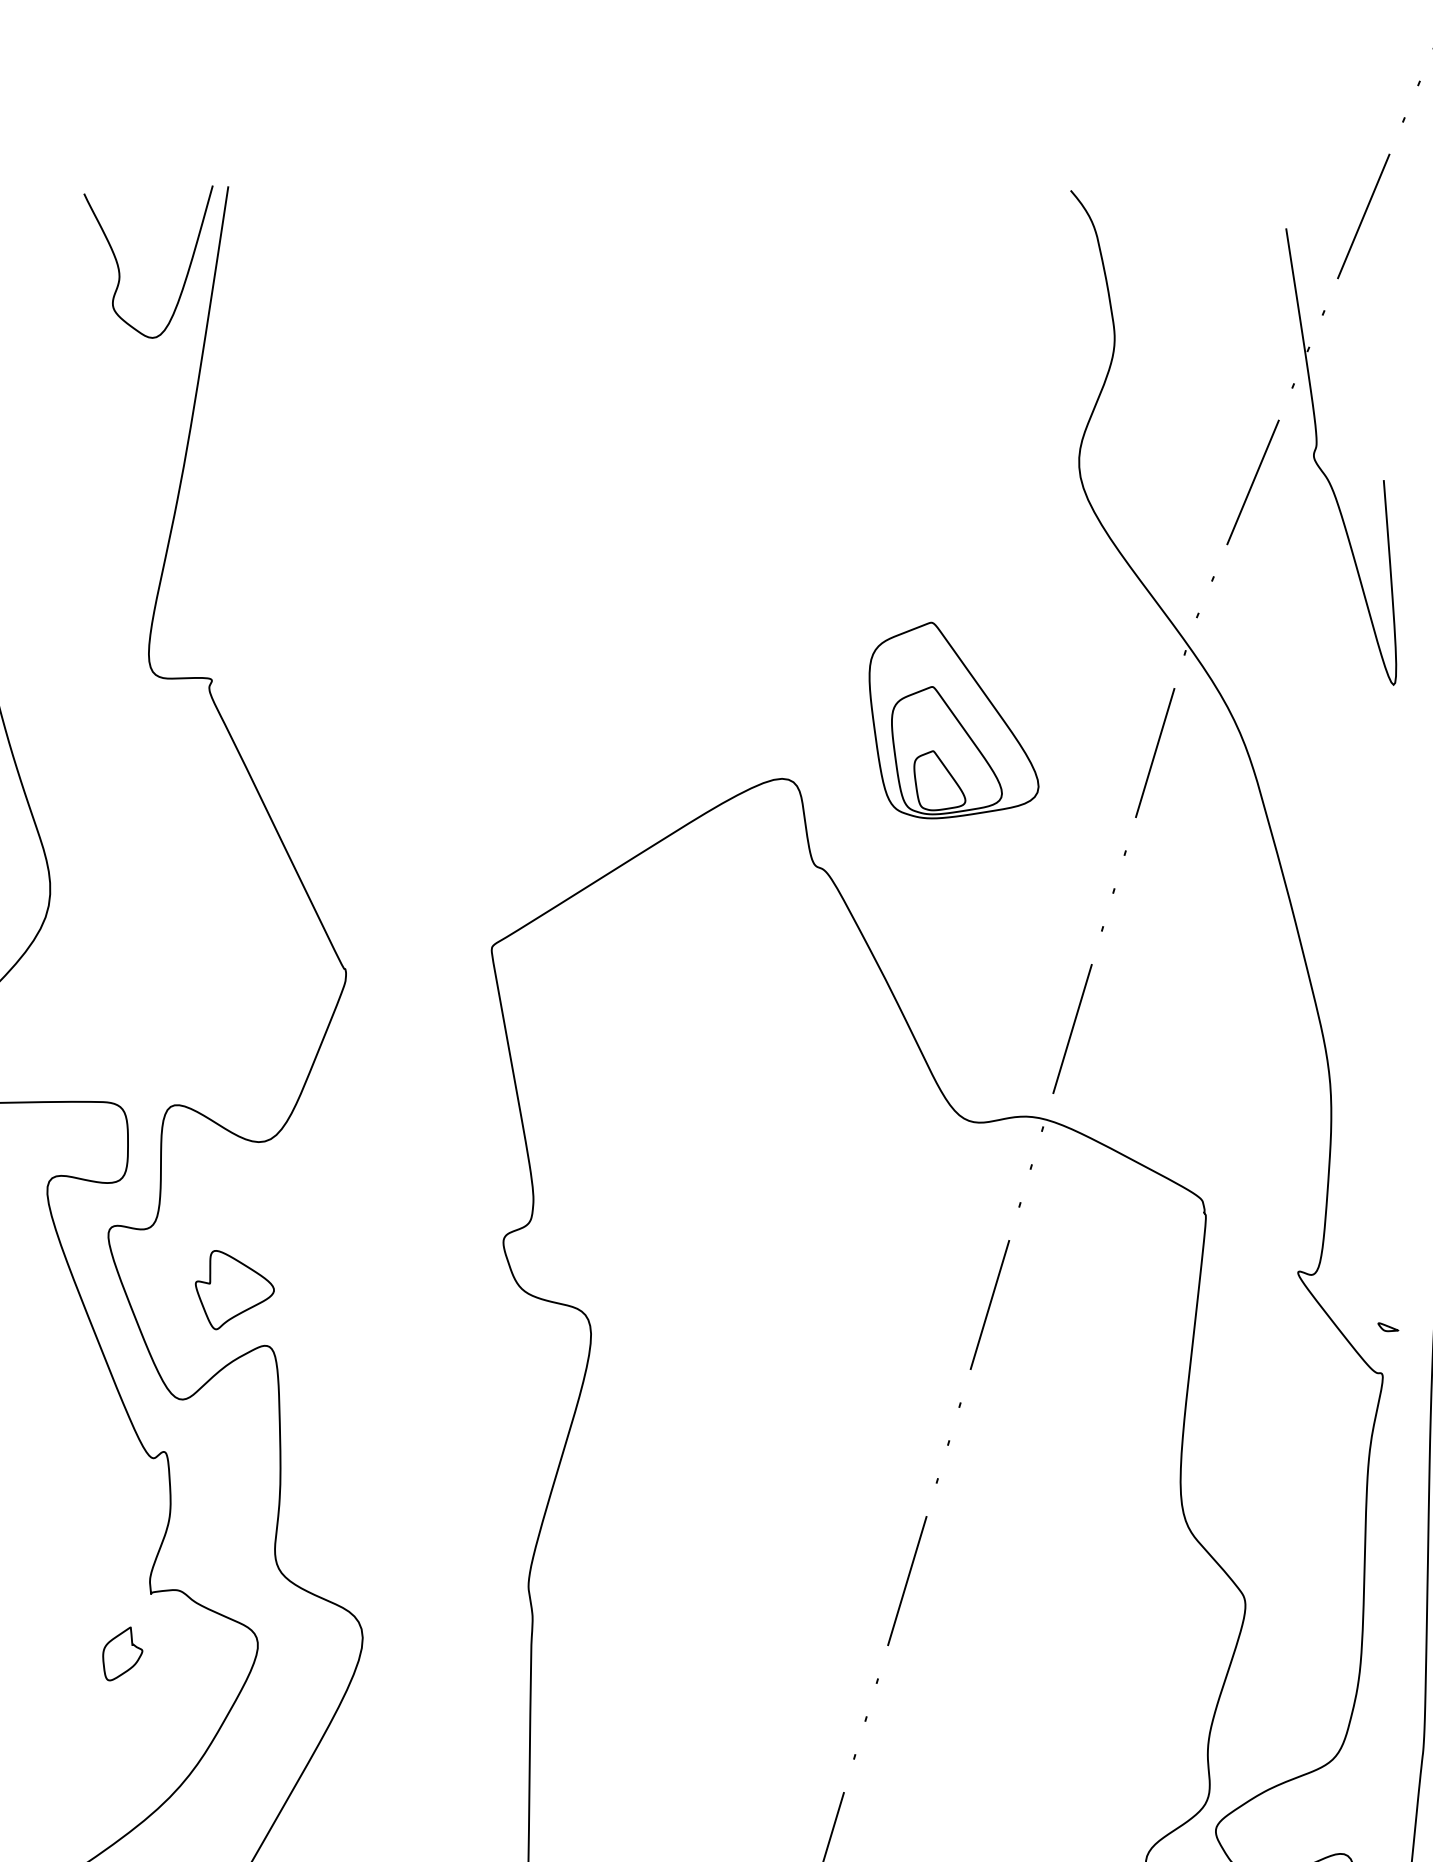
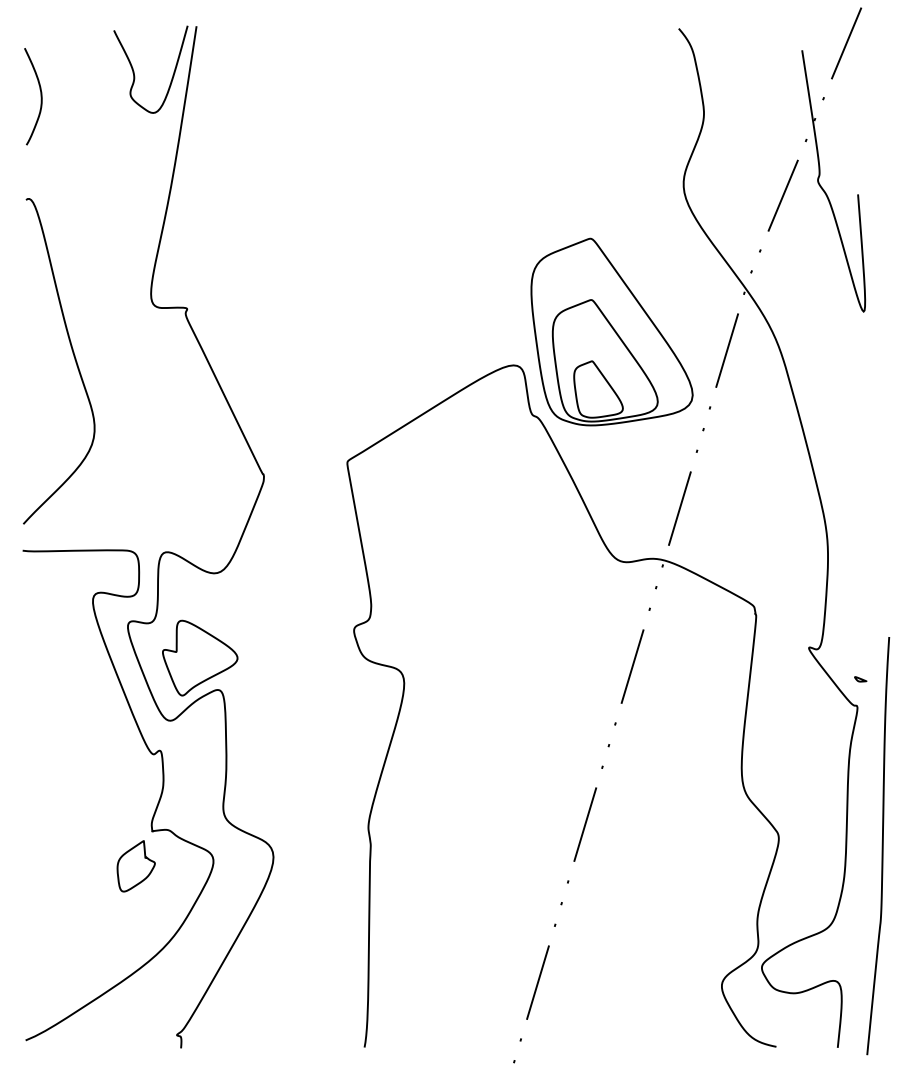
part: (953, 719) -> (611, 331), size x1.67
part: (235, 1289) -> (200, 657), size x1.67
part: (121, 1654) -> (135, 866), size x1.67

